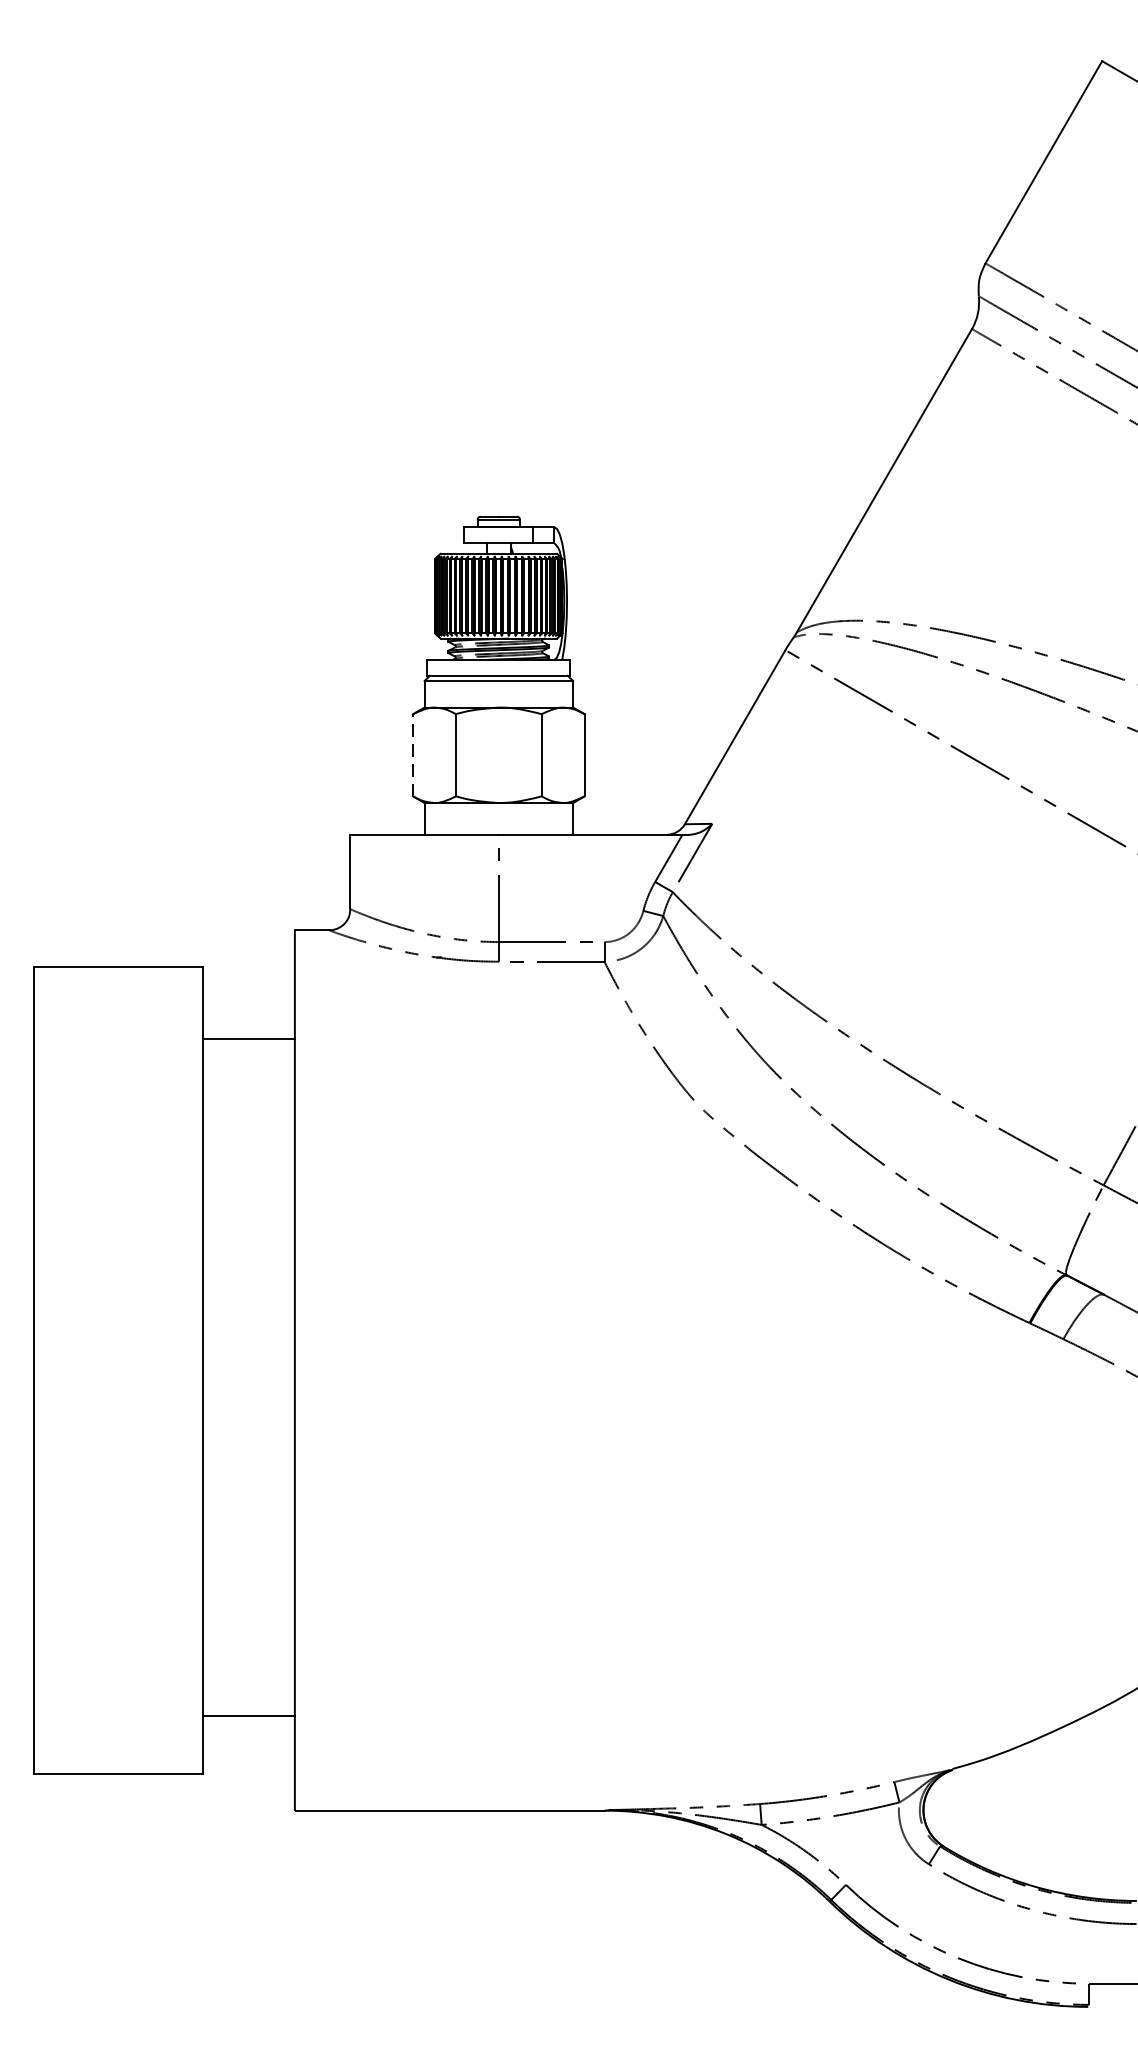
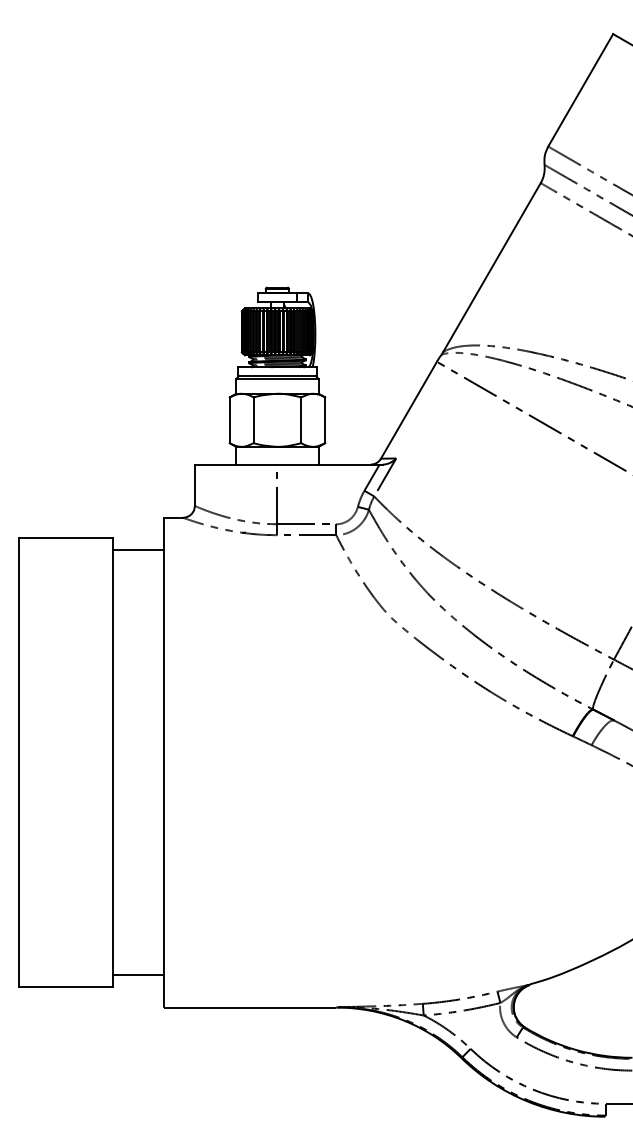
line: (412, 755) -> (229, 420), dashed -> solid
line: (247, 1039) -> (137, 550), moved
line: (247, 1717) -> (137, 975), moved

